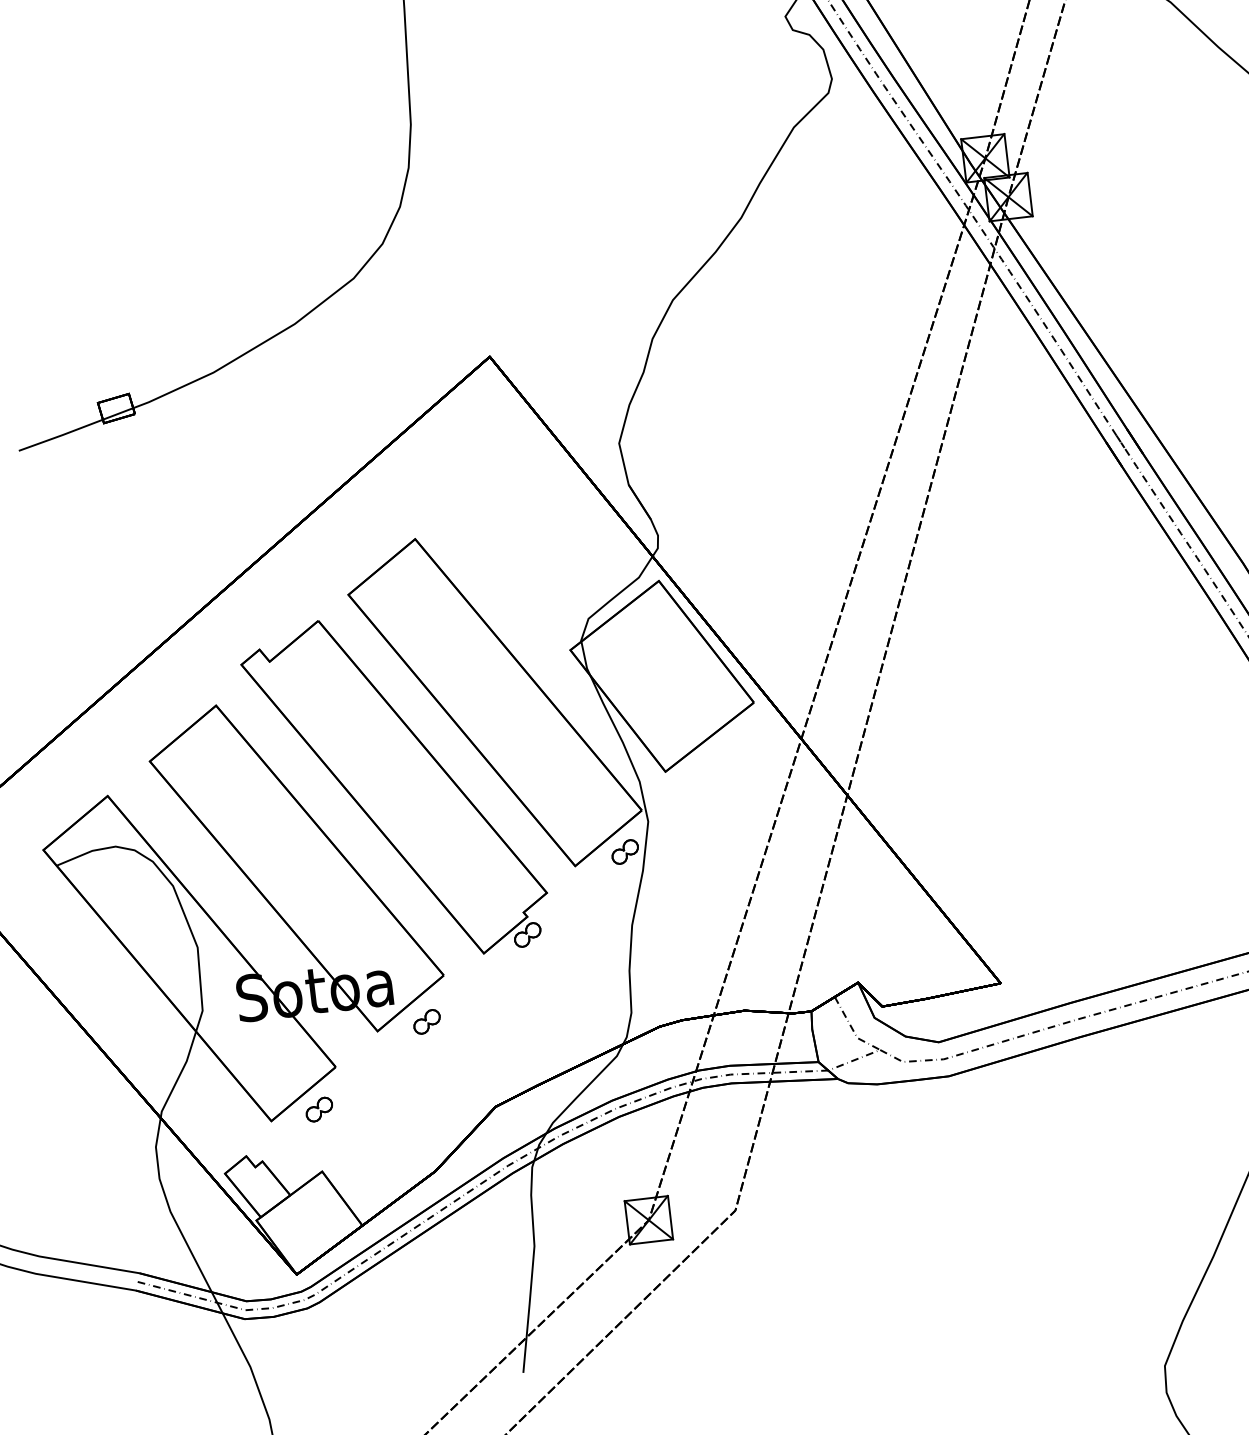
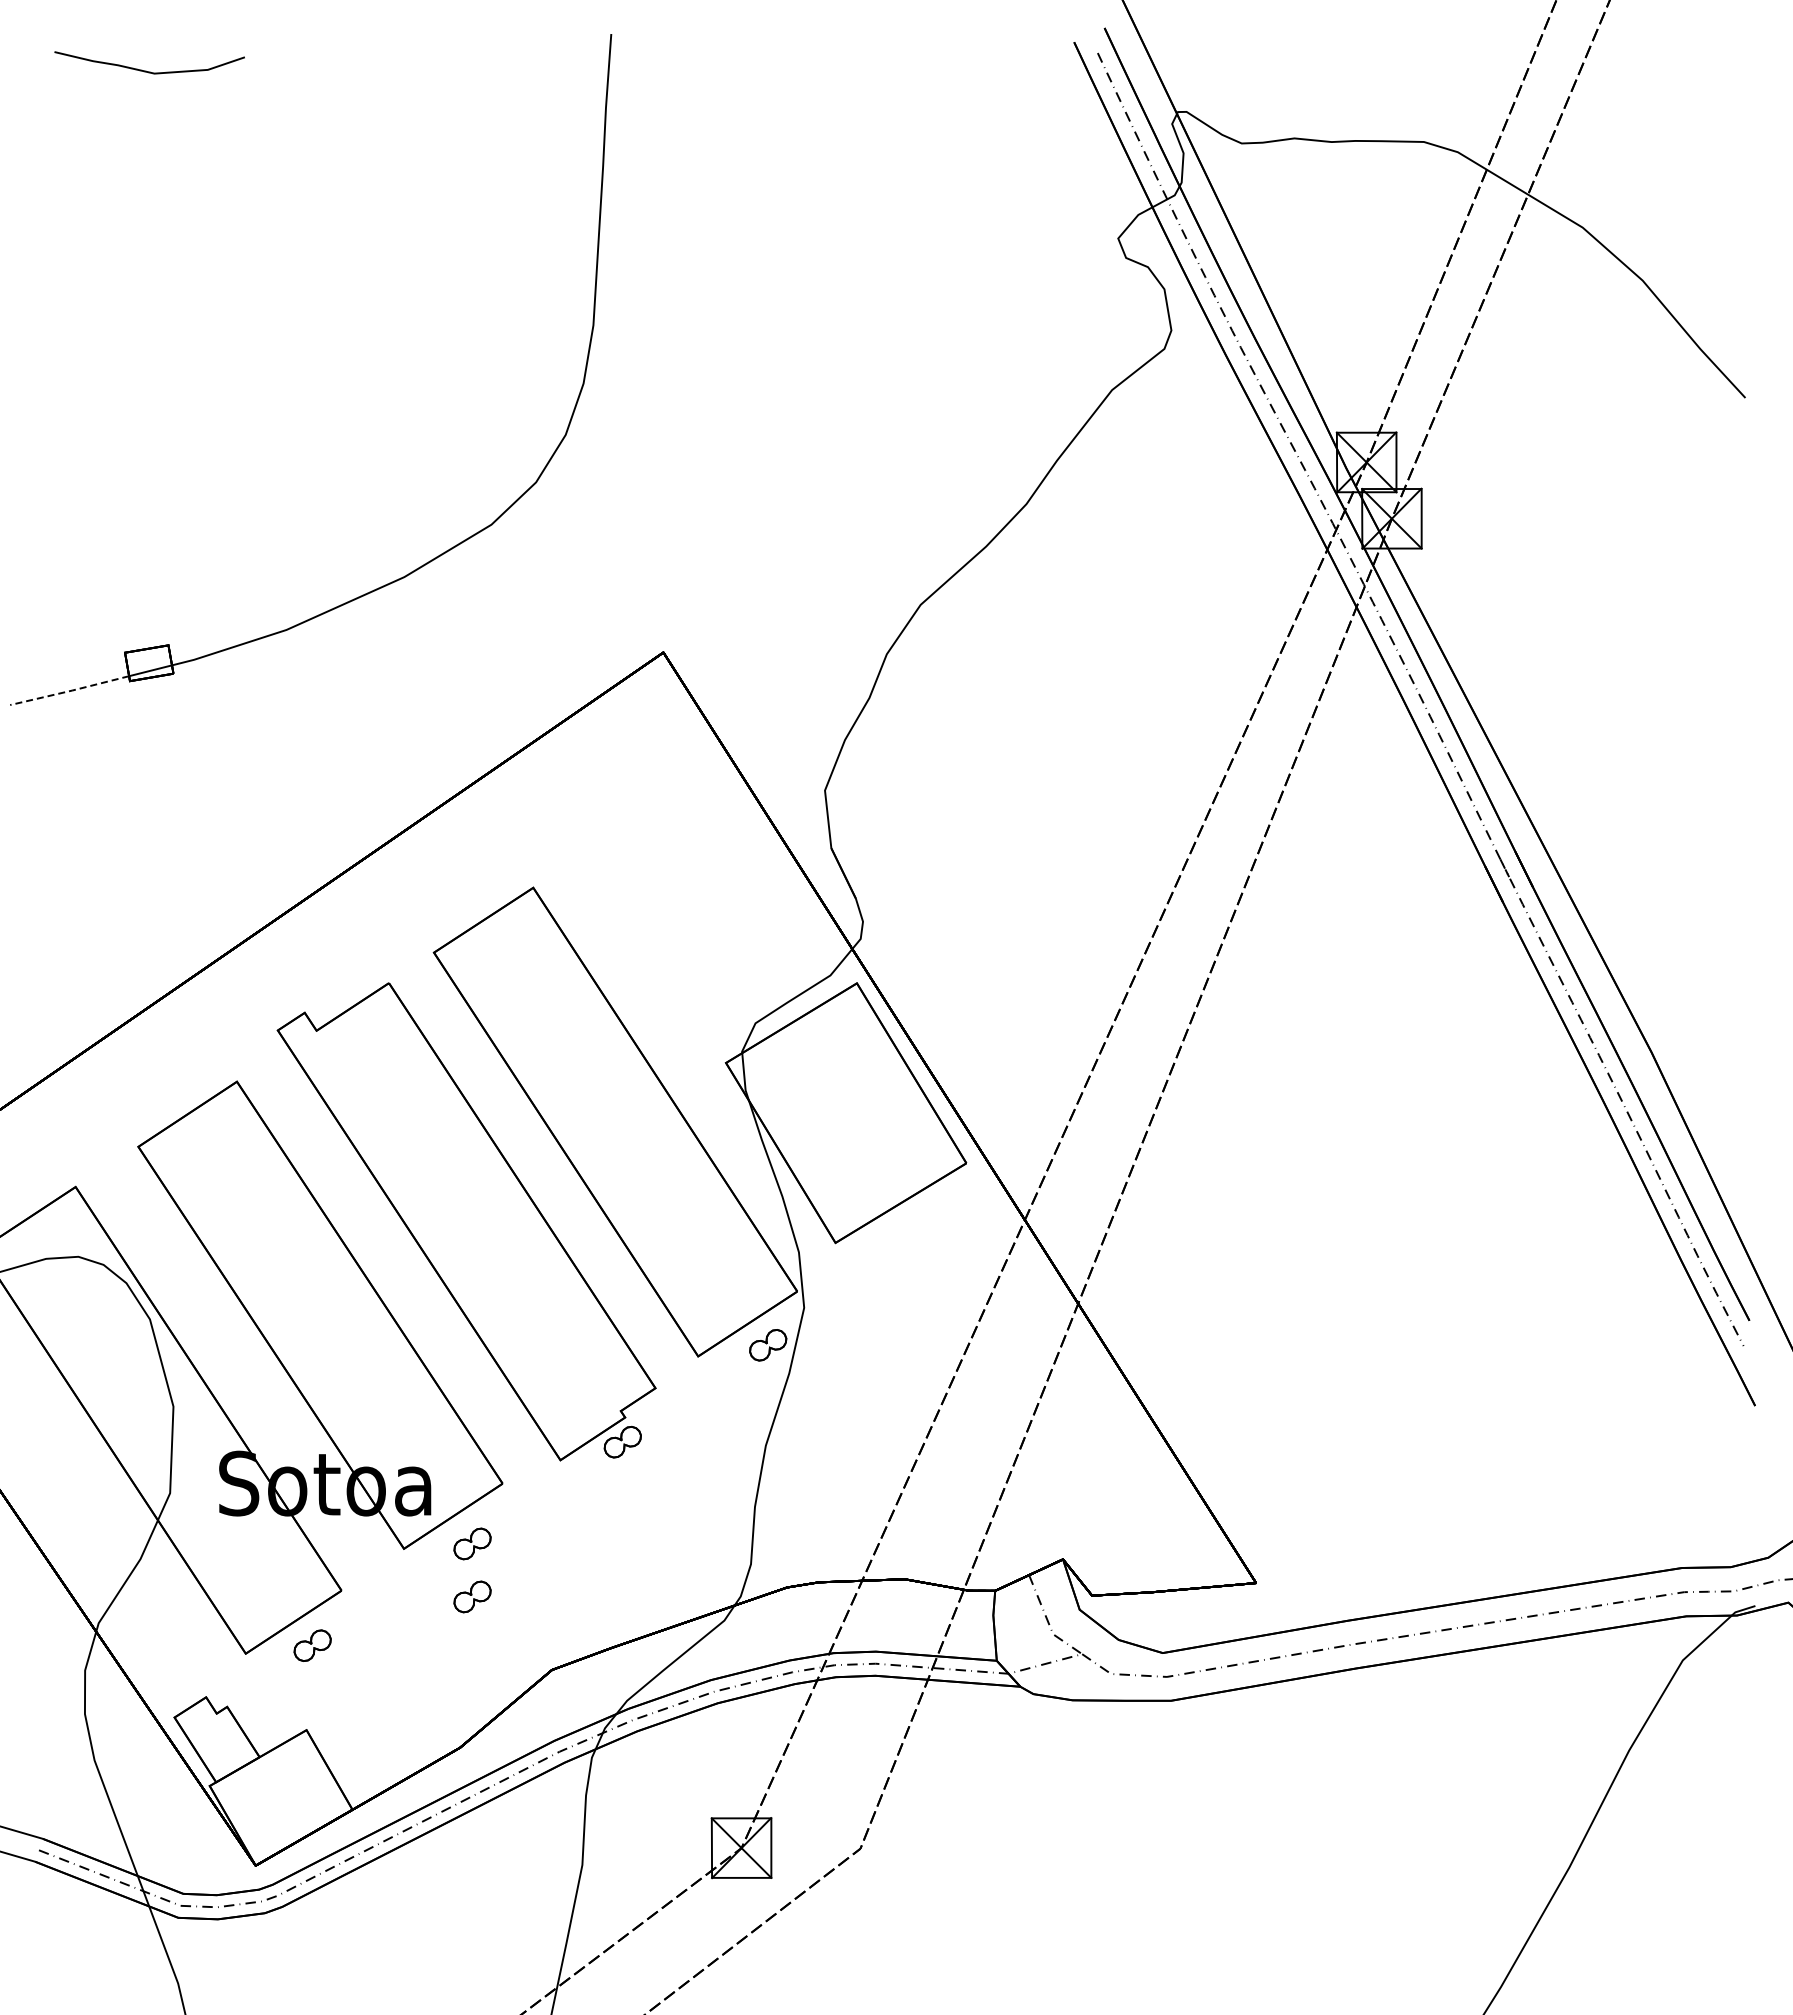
line: (61, 435) -> (70, 691), solid -> dashed
part: (431, 1060) -> (472, 1596), added

